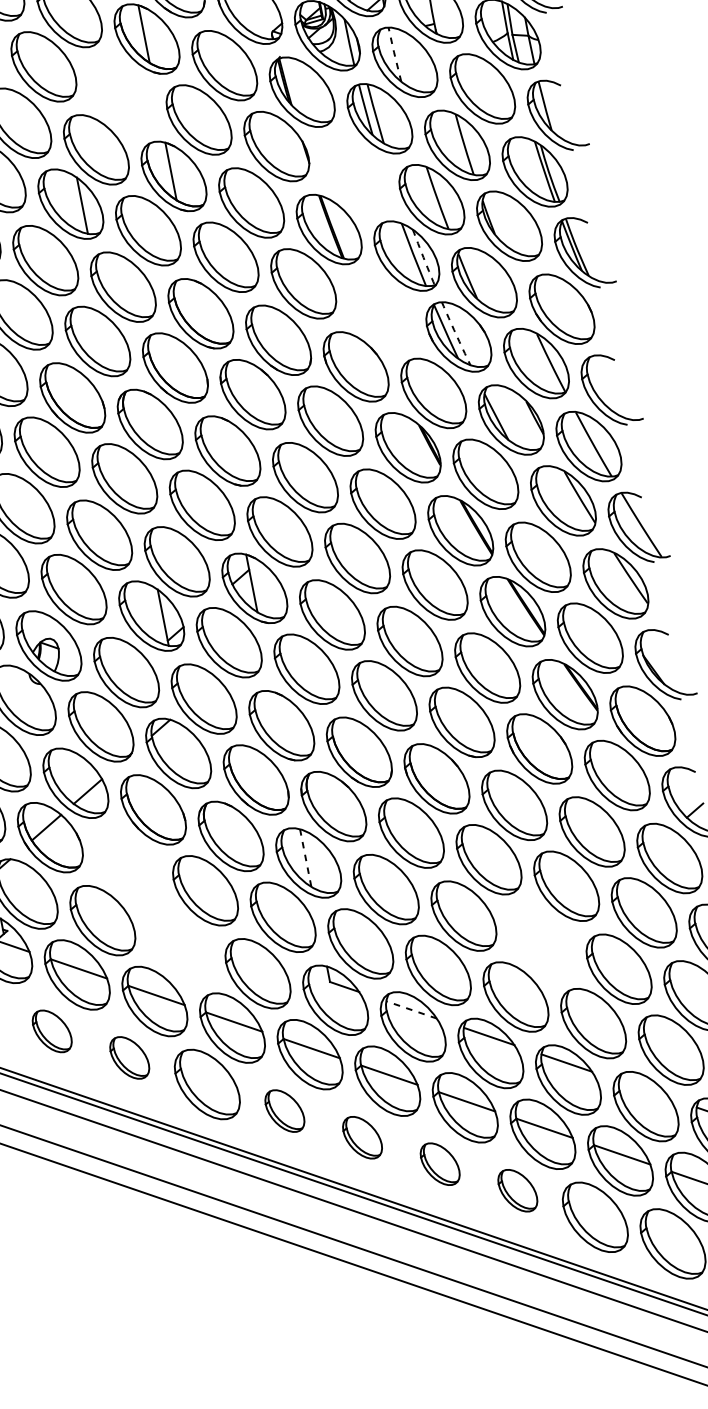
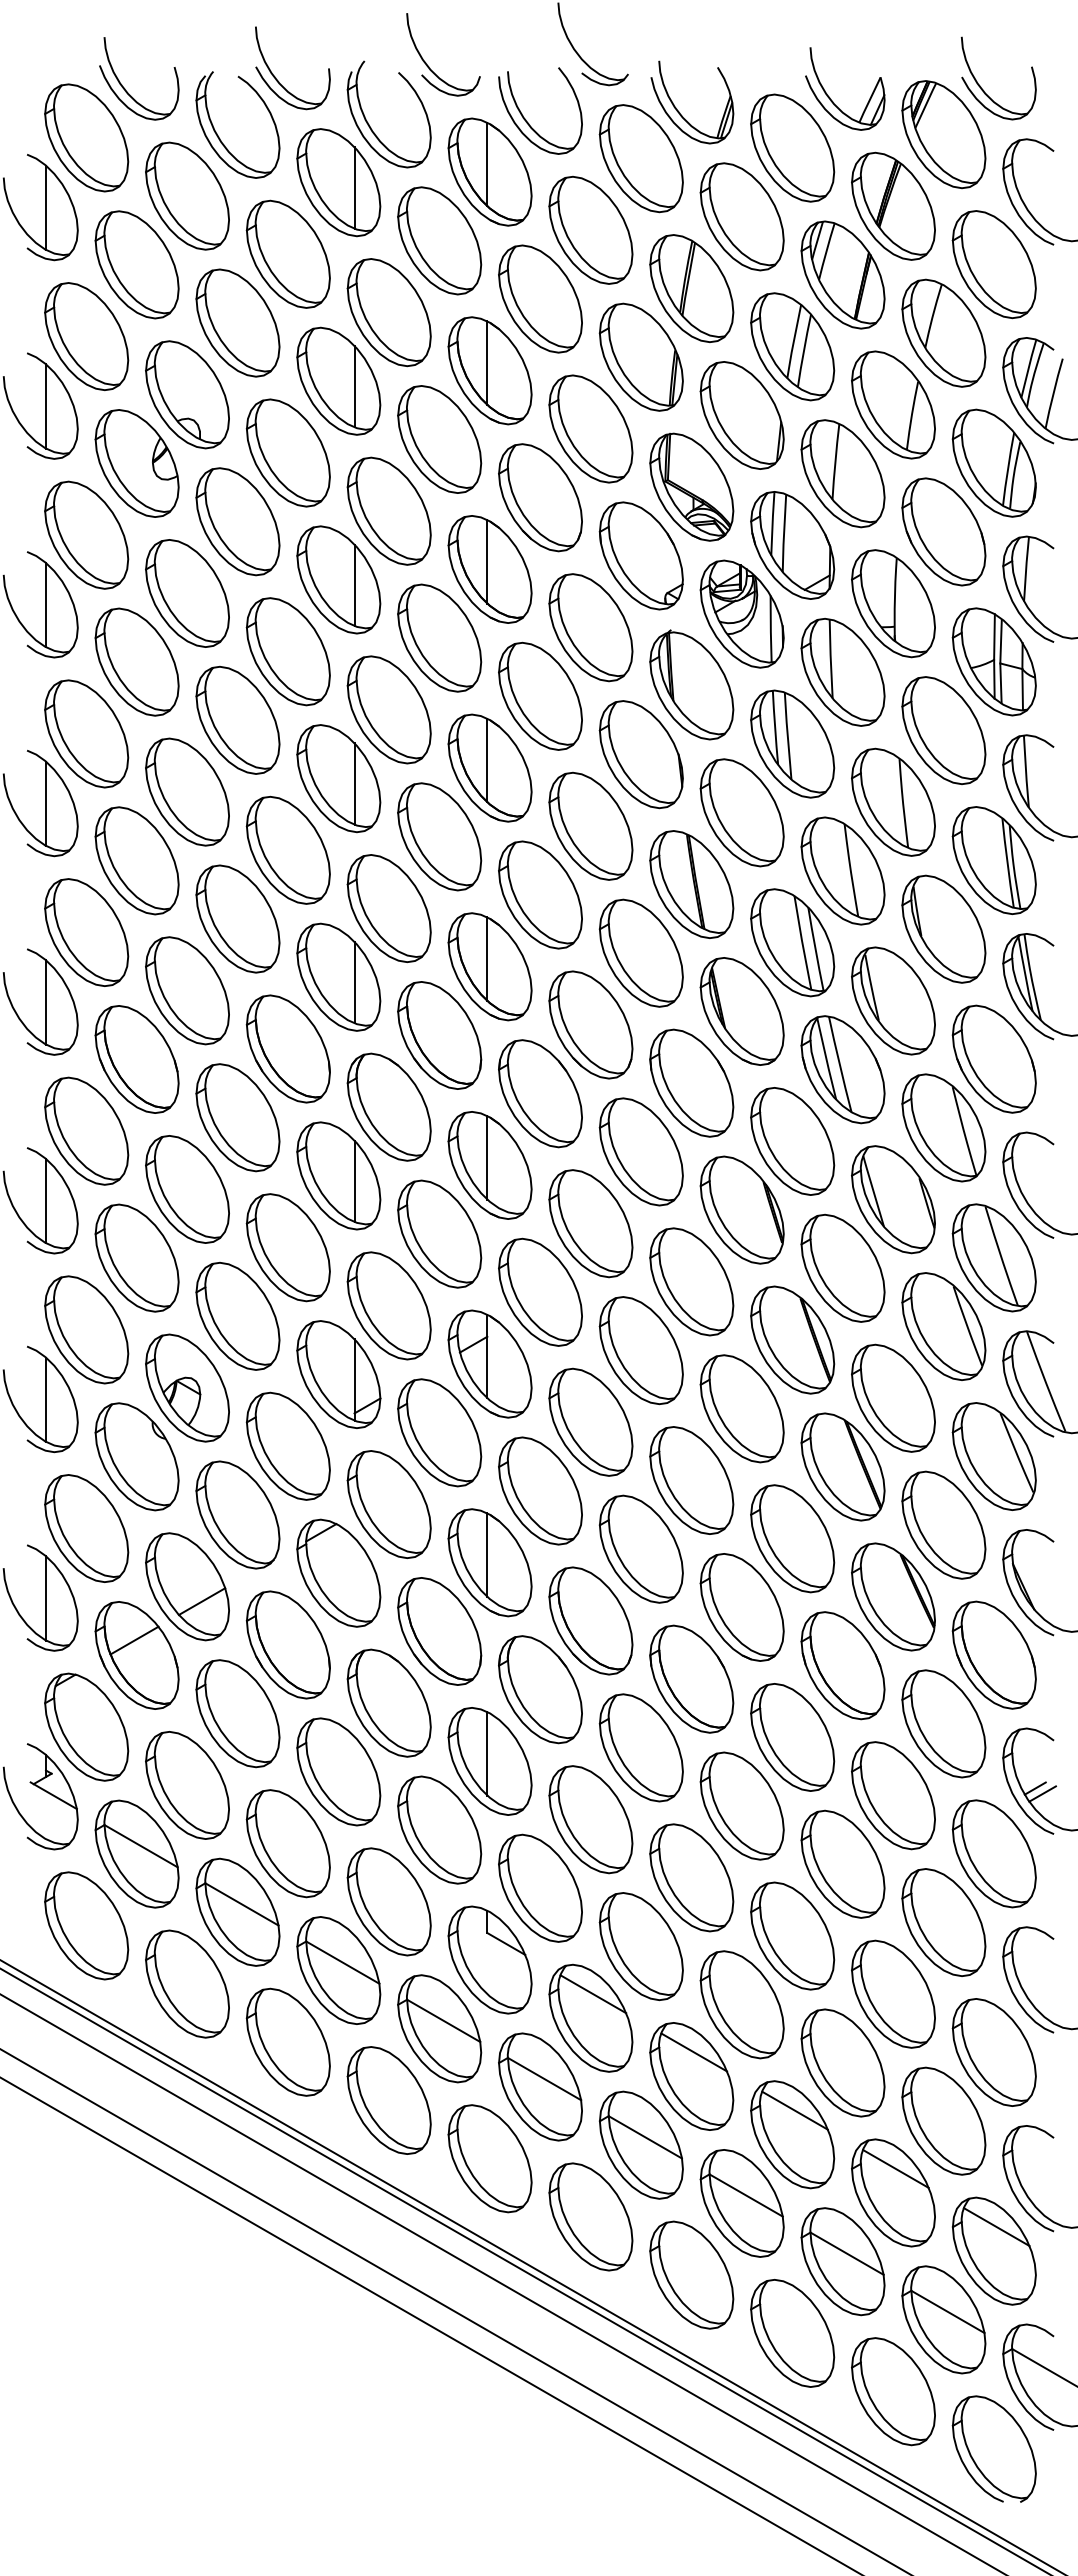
line: (394, 53) -> (830, 657), dashed -> solid
line: (55, 68) -> (354, 585), added
part: (121, 93) -> (439, 637), added
part: (353, 173) -> (741, 812), added
arc: (423, 257) -> (815, 949), dashed -> solid
line: (198, 308) -> (487, 958), added
part: (380, 310) -> (741, 1011), added
arc: (455, 333) -> (839, 1064), dashed -> solid
line: (109, 343) -> (354, 982), added
line: (224, 445) -> (487, 1157), added
line: (136, 480) -> (354, 1181), added
line: (278, 720) -> (487, 1554), added
line: (688, 807) -> (1034, 1788), added
line: (305, 857) -> (487, 1753), dashed -> solid
part: (127, 864) -> (237, 1713), added
part: (541, 942) -> (792, 1935), added
part: (179, 947) -> (287, 1843), added
line: (411, 1010) -> (593, 1994), dashed -> solid
part: (51, 1031) -> (86, 1925), size x1.67
part: (129, 1057) -> (187, 1983), size x1.67
line: (644, 1089) -> (895, 2168), added
part: (284, 1111) -> (388, 2100), size x1.67
part: (362, 1137) -> (489, 2158), size x1.67
part: (439, 1163) -> (590, 2216), size x1.67
part: (517, 1190) -> (691, 2274), size x1.67

